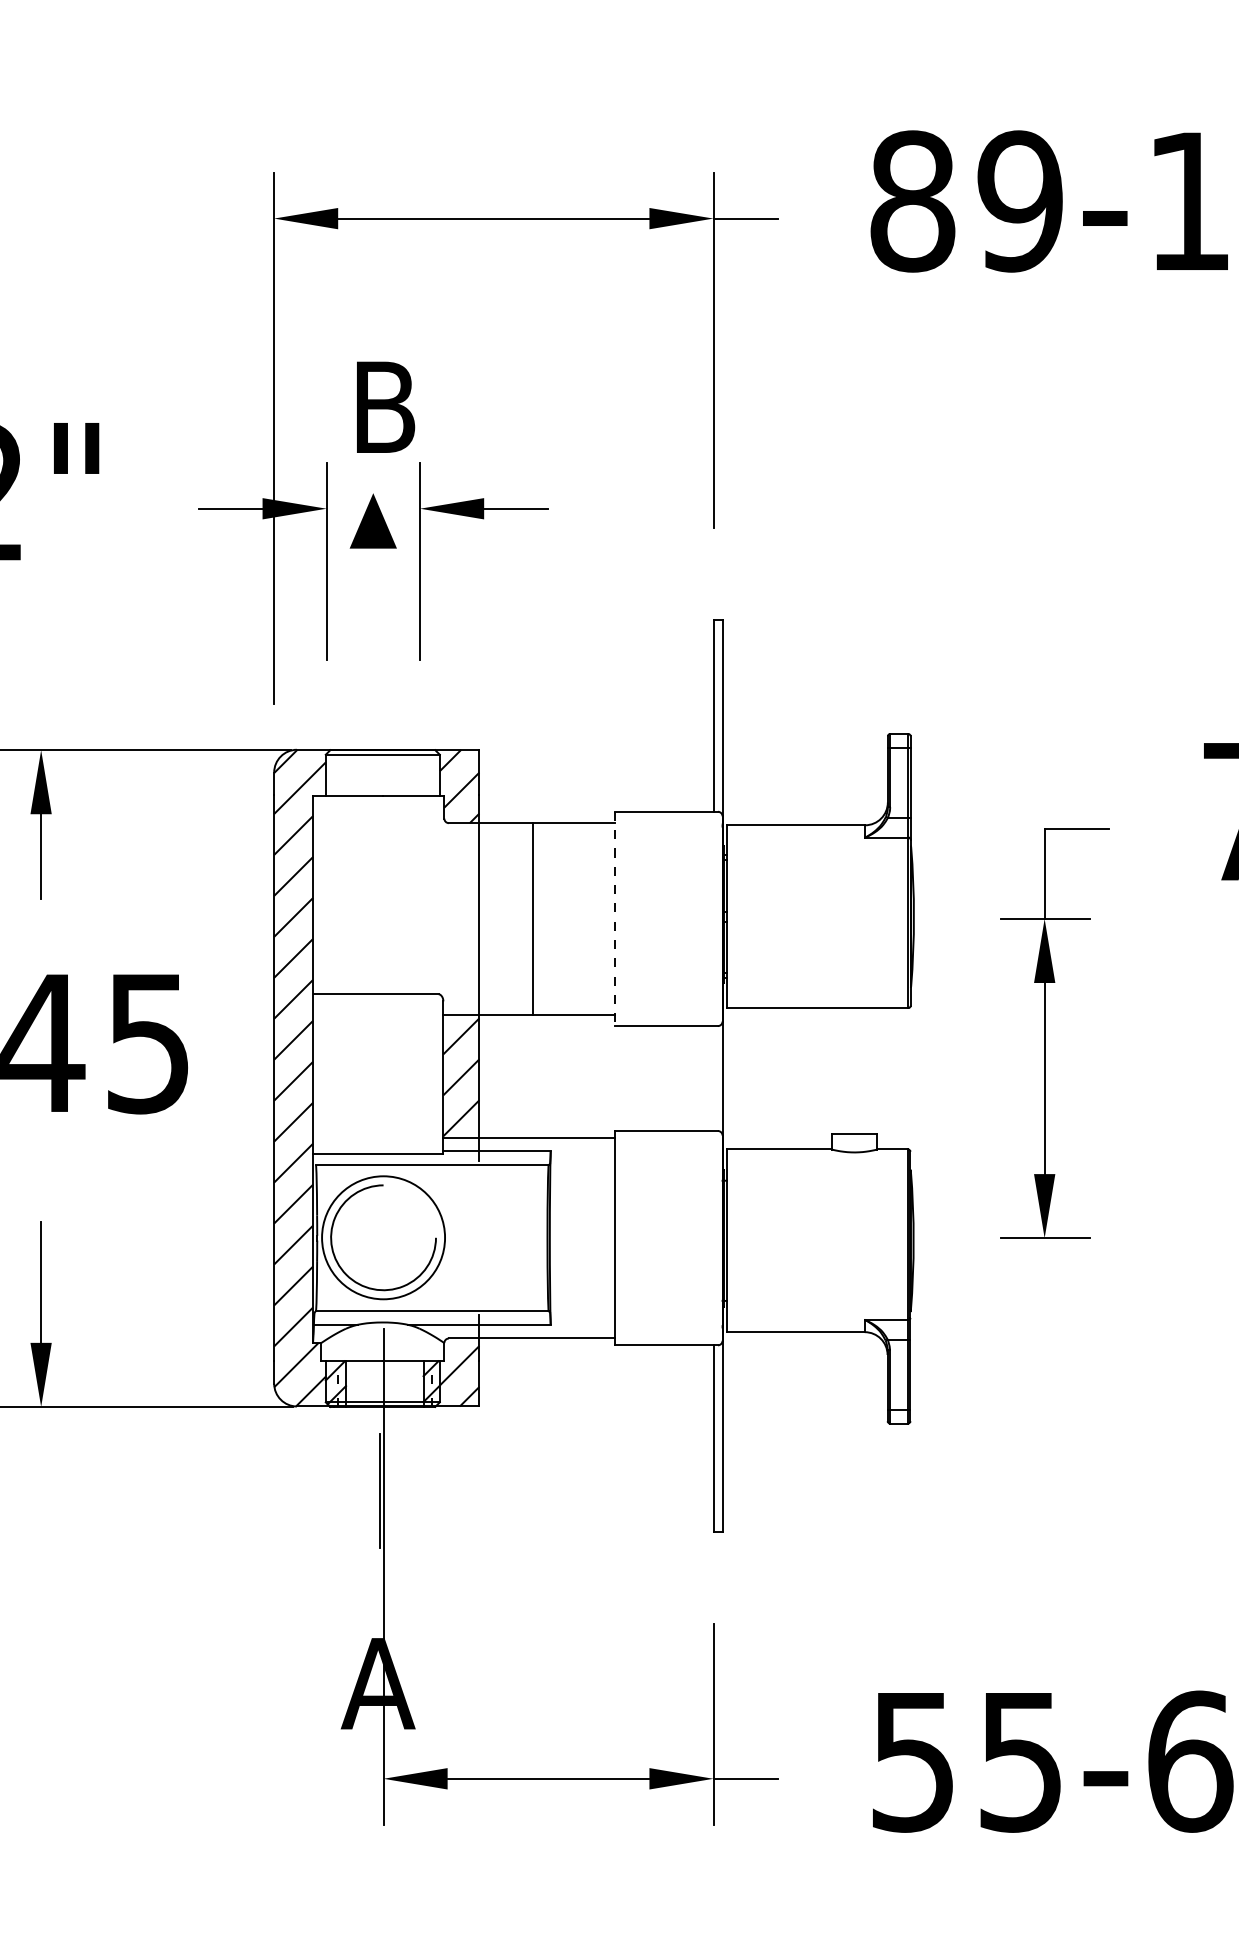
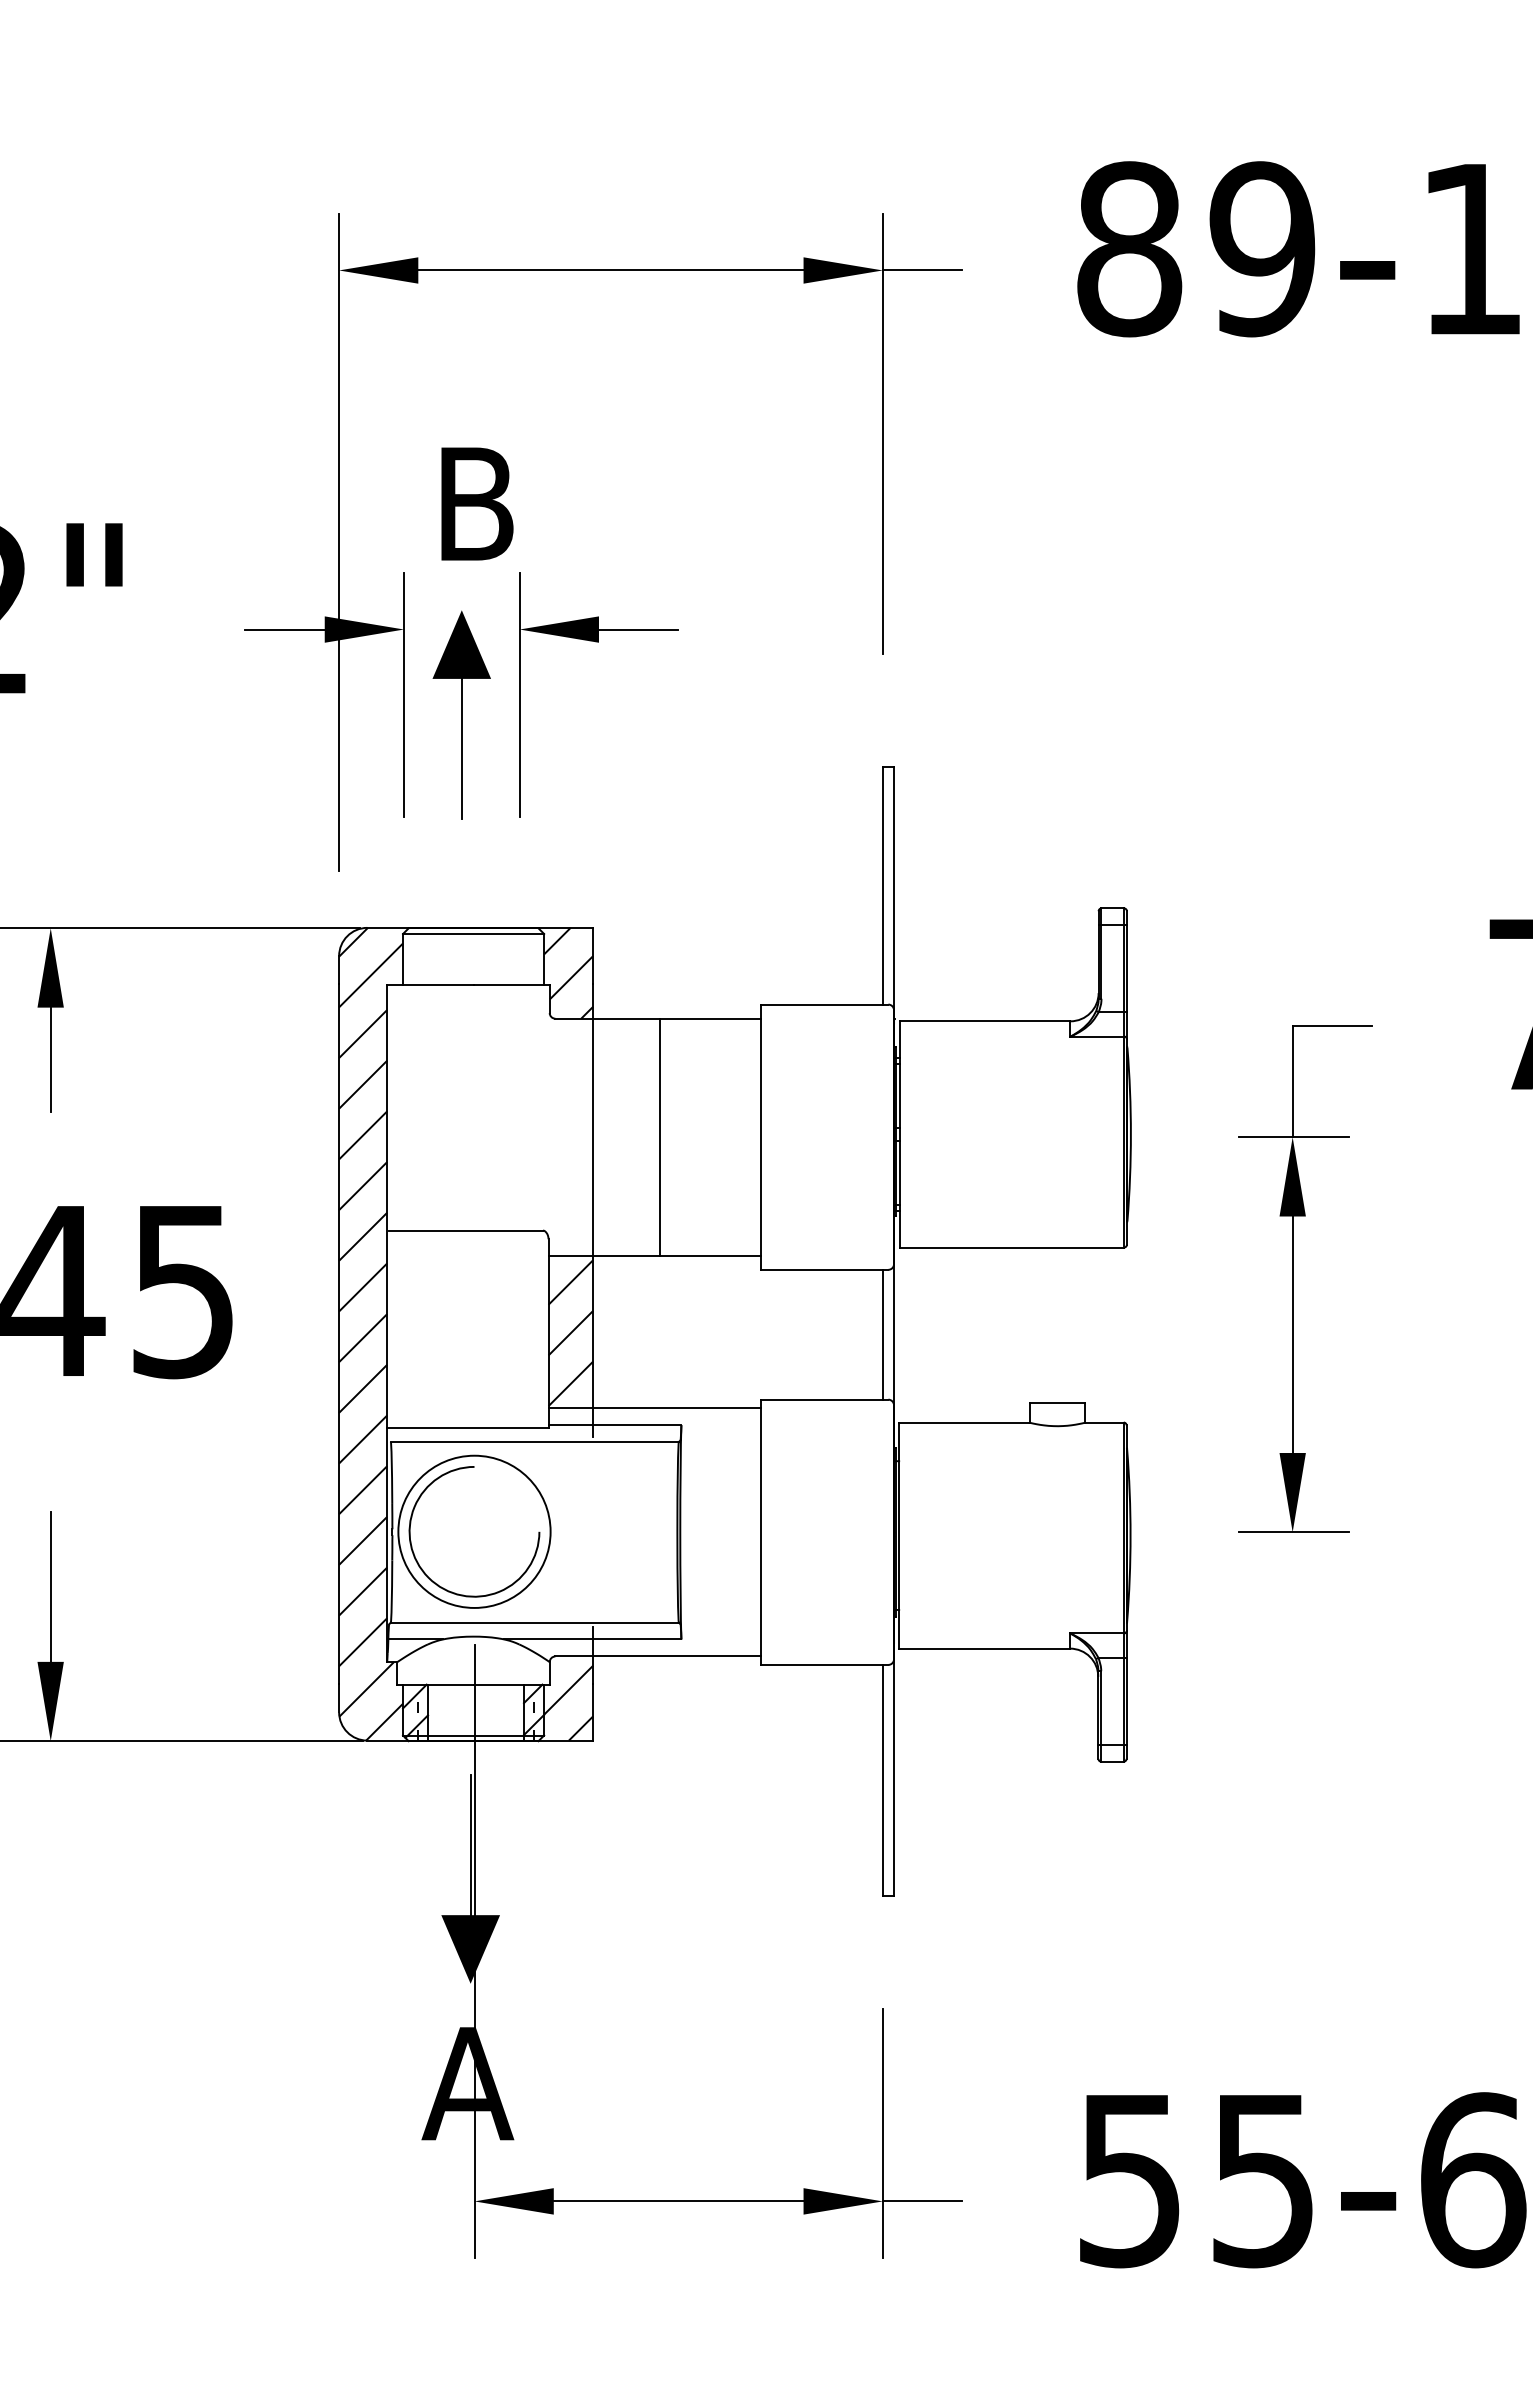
line: (373, 604) -> (461, 748), added
line: (615, 919) -> (761, 1137), dashed -> solid
line: (713, 1078) -> (882, 1334), added
fill: (380, 1575) -> (470, 1949), added

